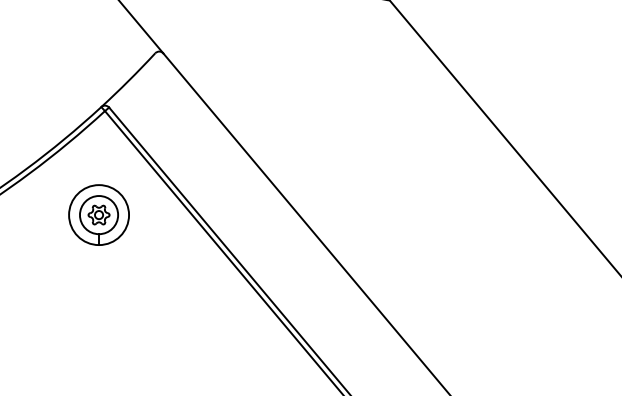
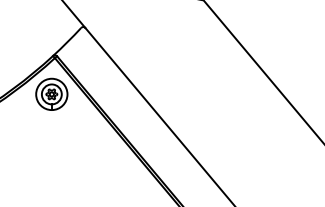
part: (98, 213) -> (51, 93), moved

